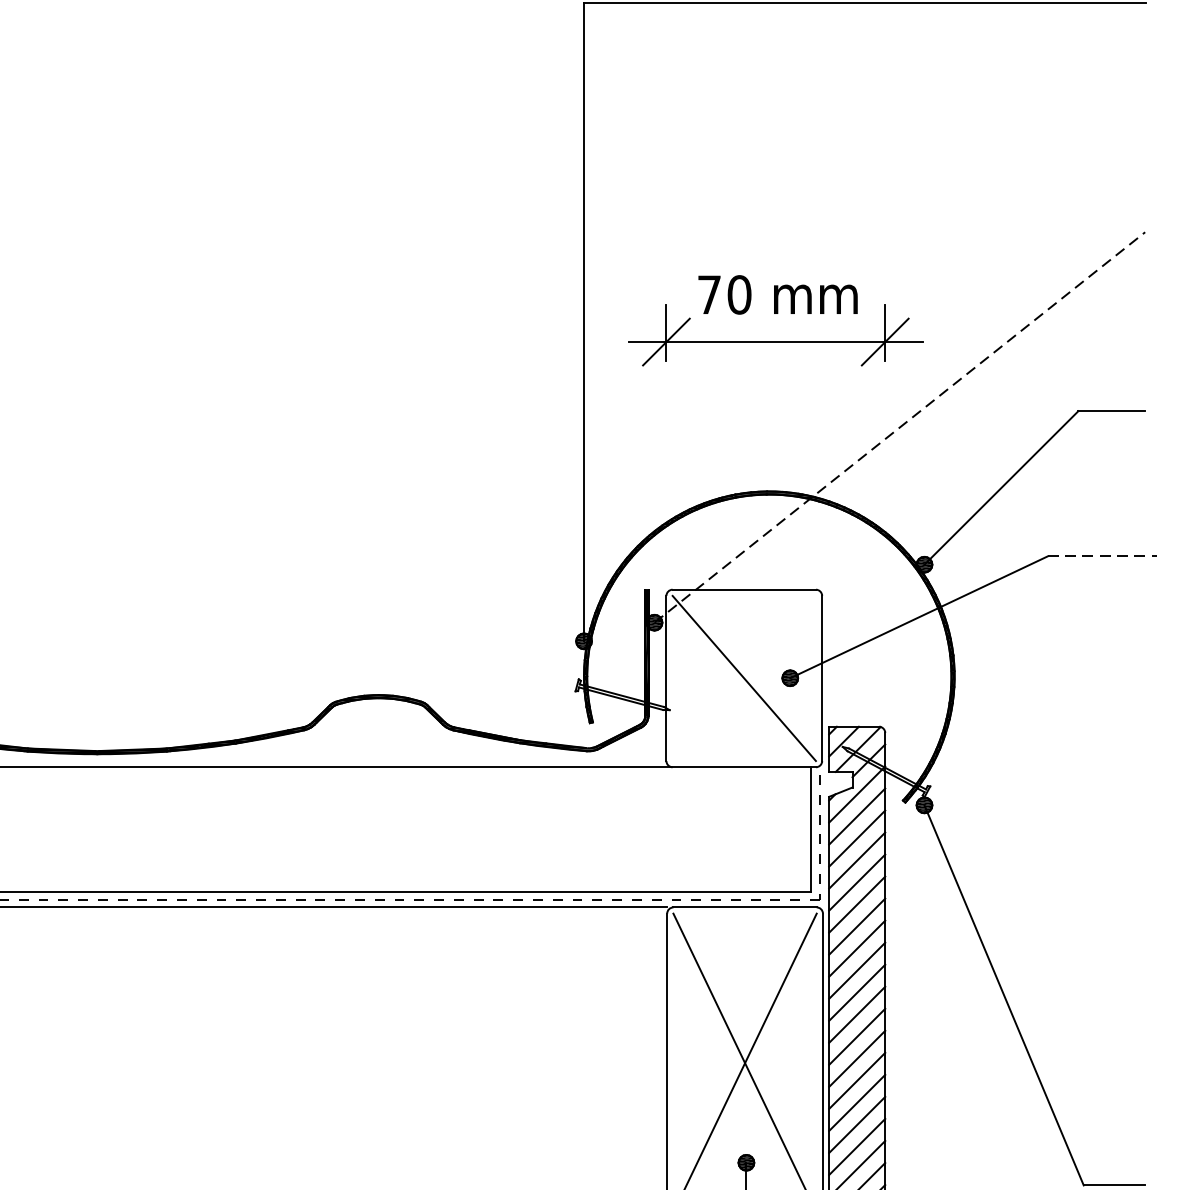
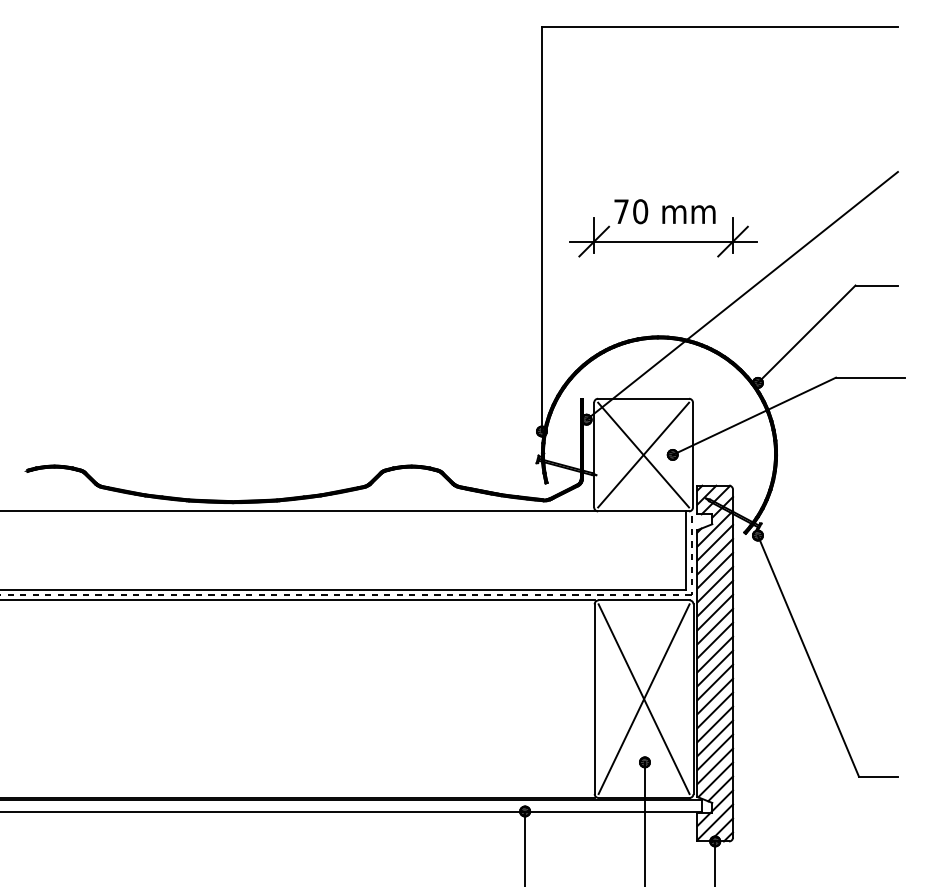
line: (900, 426) -> (742, 295), dashed -> solid
line: (1101, 556) -> (870, 377), dashed -> solid
line: (744, 677) -> (643, 454), added

